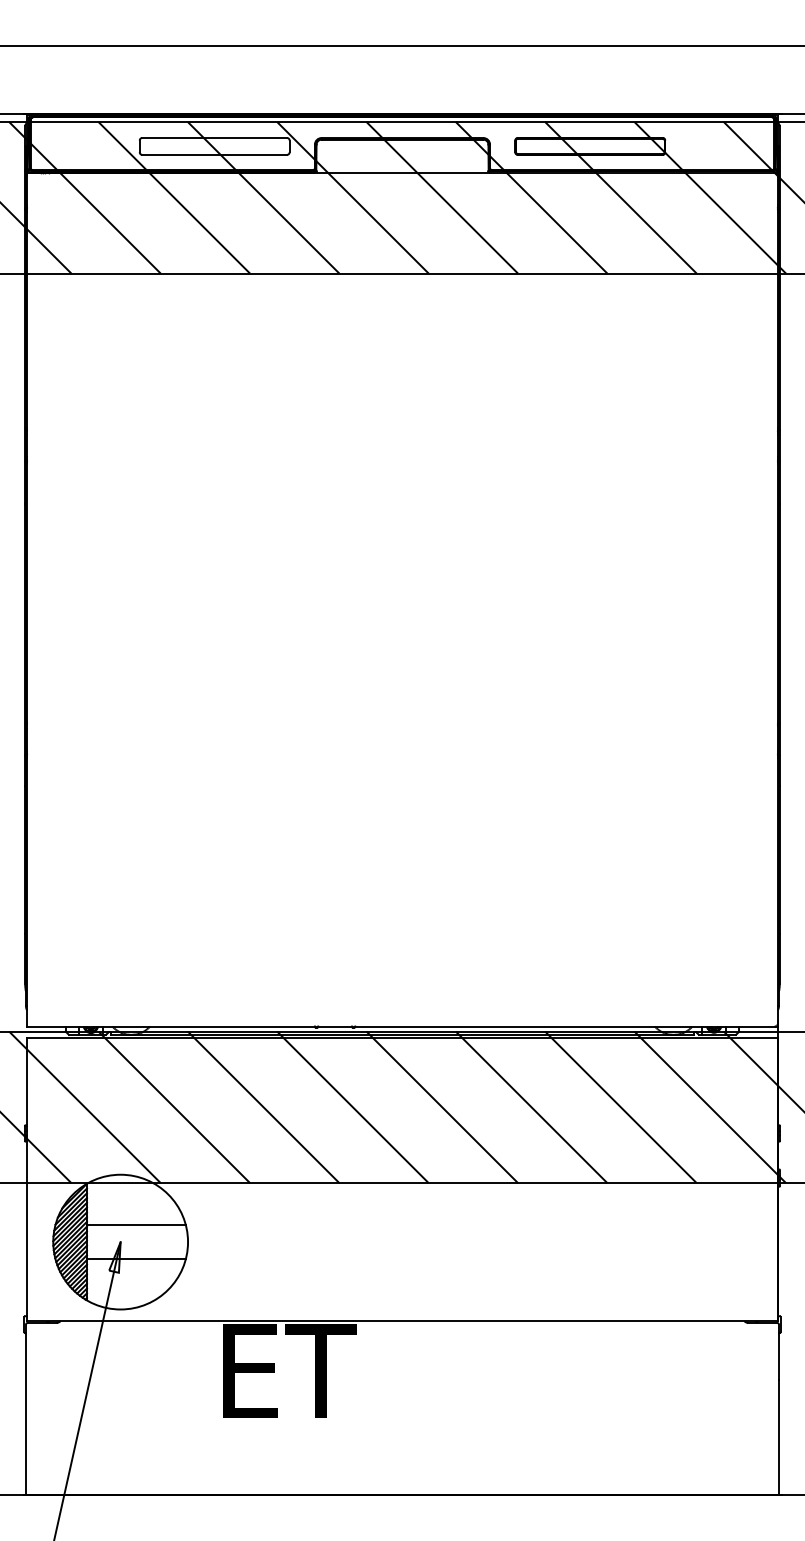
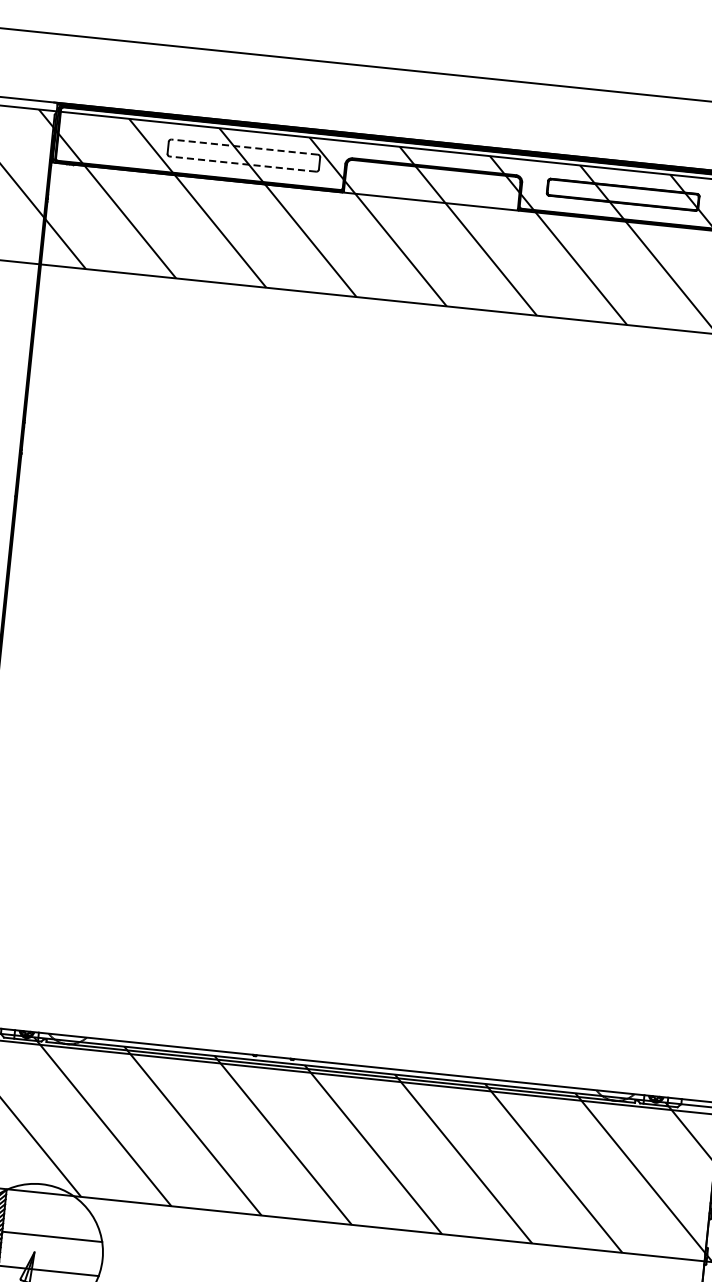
line: (214, 138) -> (244, 147), solid -> dashed
line: (214, 154) -> (242, 163), solid -> dashed

